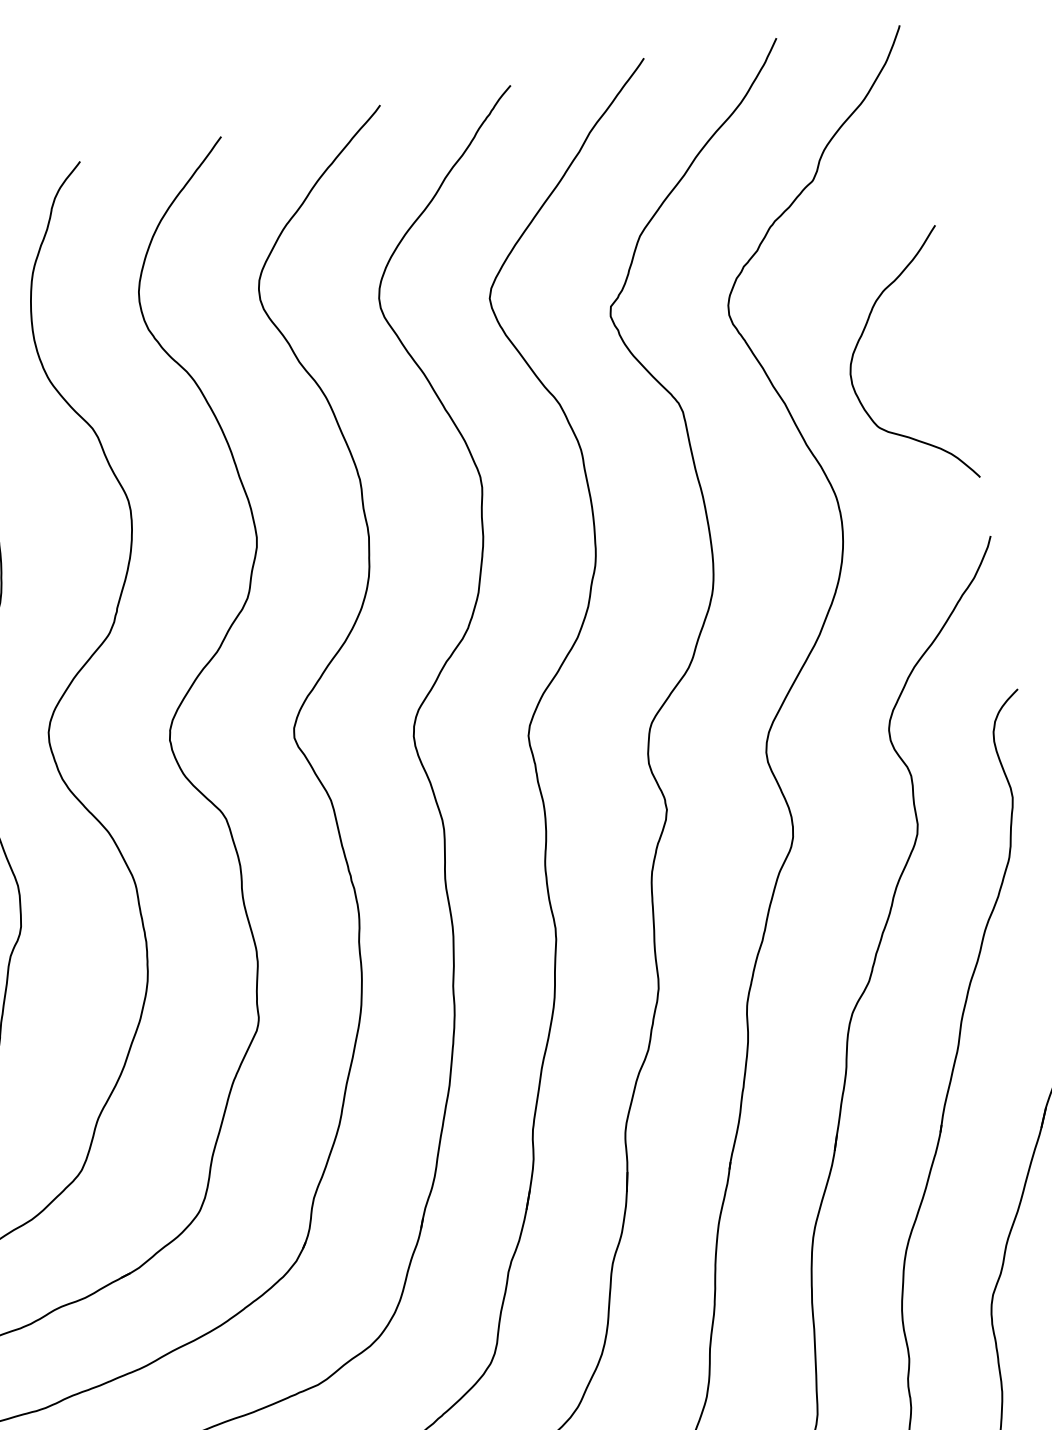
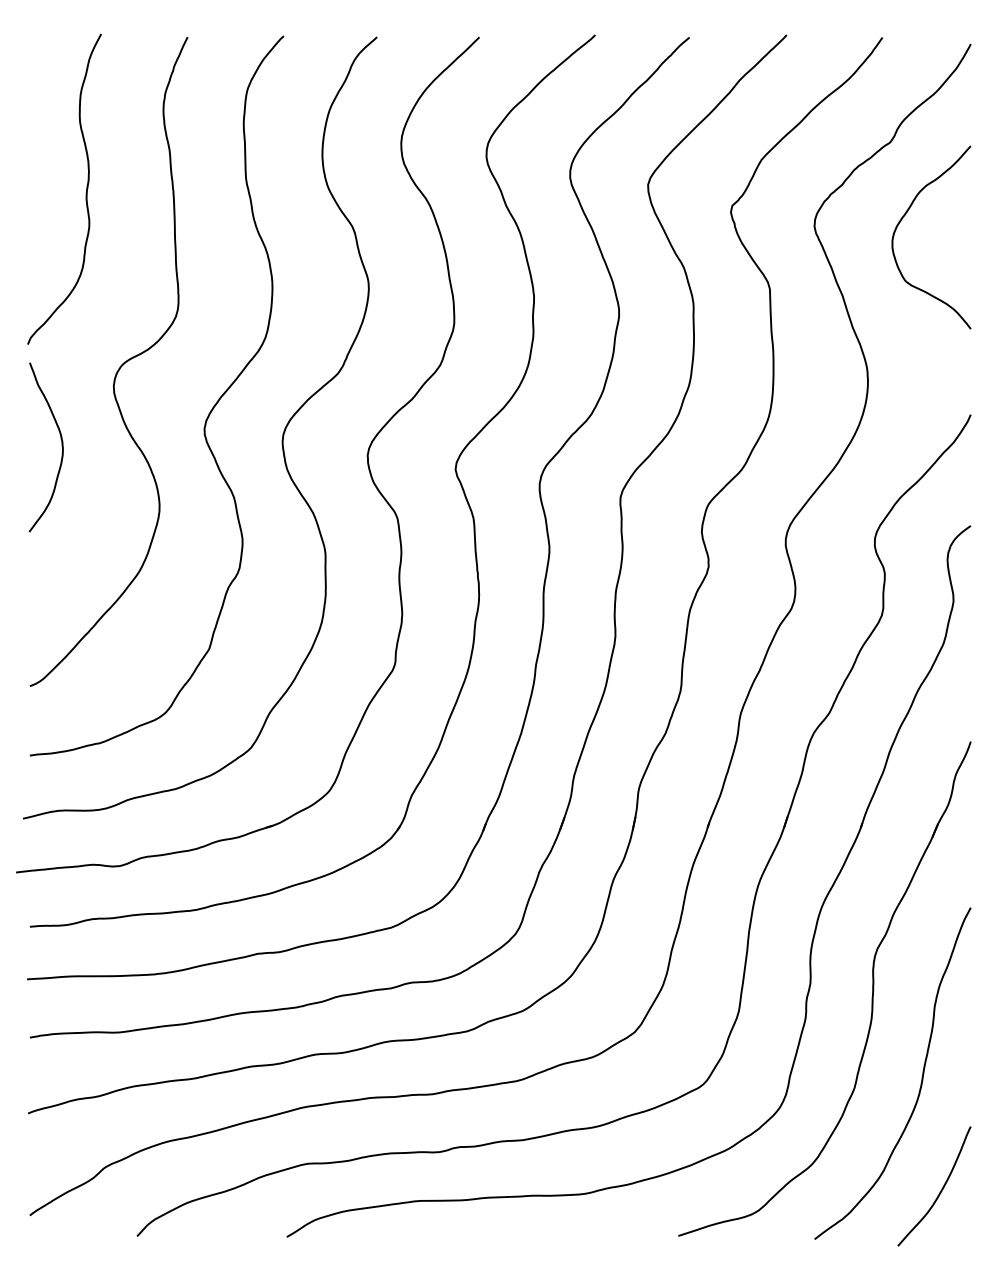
curve: (860, 341) -> (903, 218), moved

